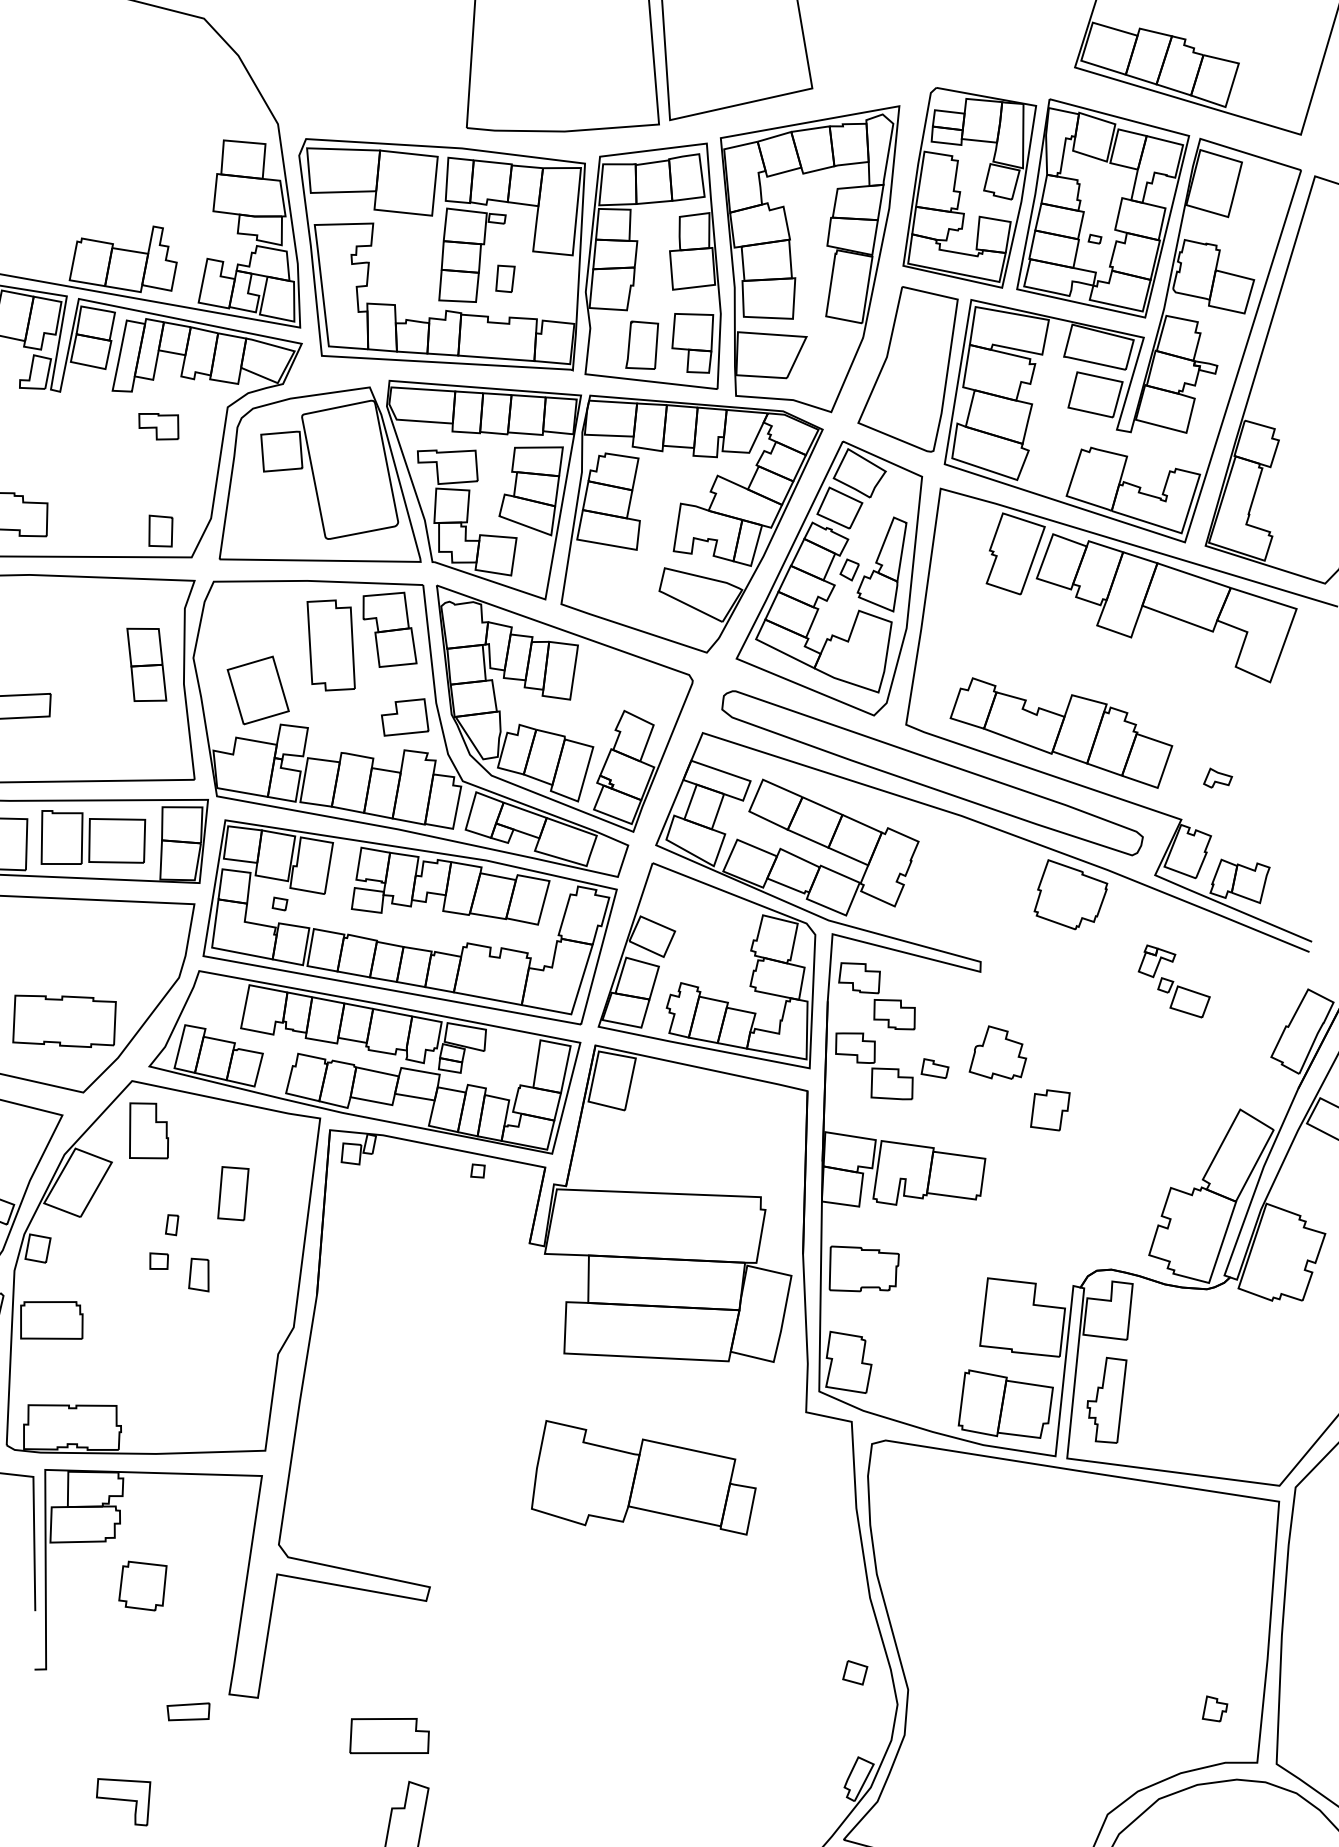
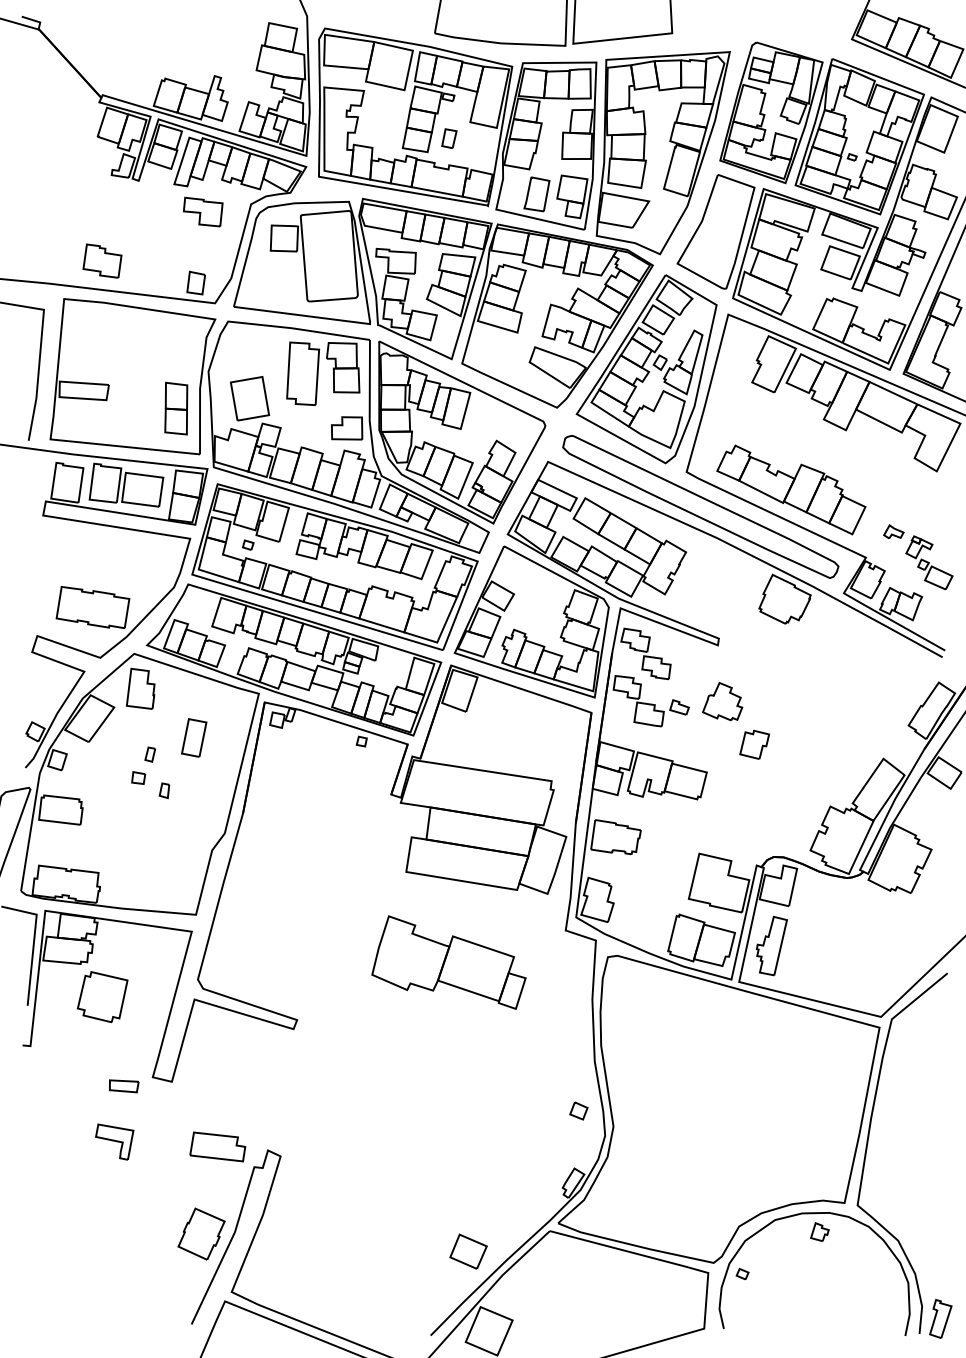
part: (159, 425) -> (203, 211), size x1.43
part: (146, 664) -> (176, 408), moved
part: (1173, 981) -> (929, 562), moved
part: (198, 1274) -> (164, 790), size x0.62
part: (142, 1585) -> (102, 996), size x1.43
part: (1214, 1707) -> (819, 1231), moved
part: (388, 1735) -> (217, 1146), moved
part: (124, 1801) -> (114, 1141), moved

